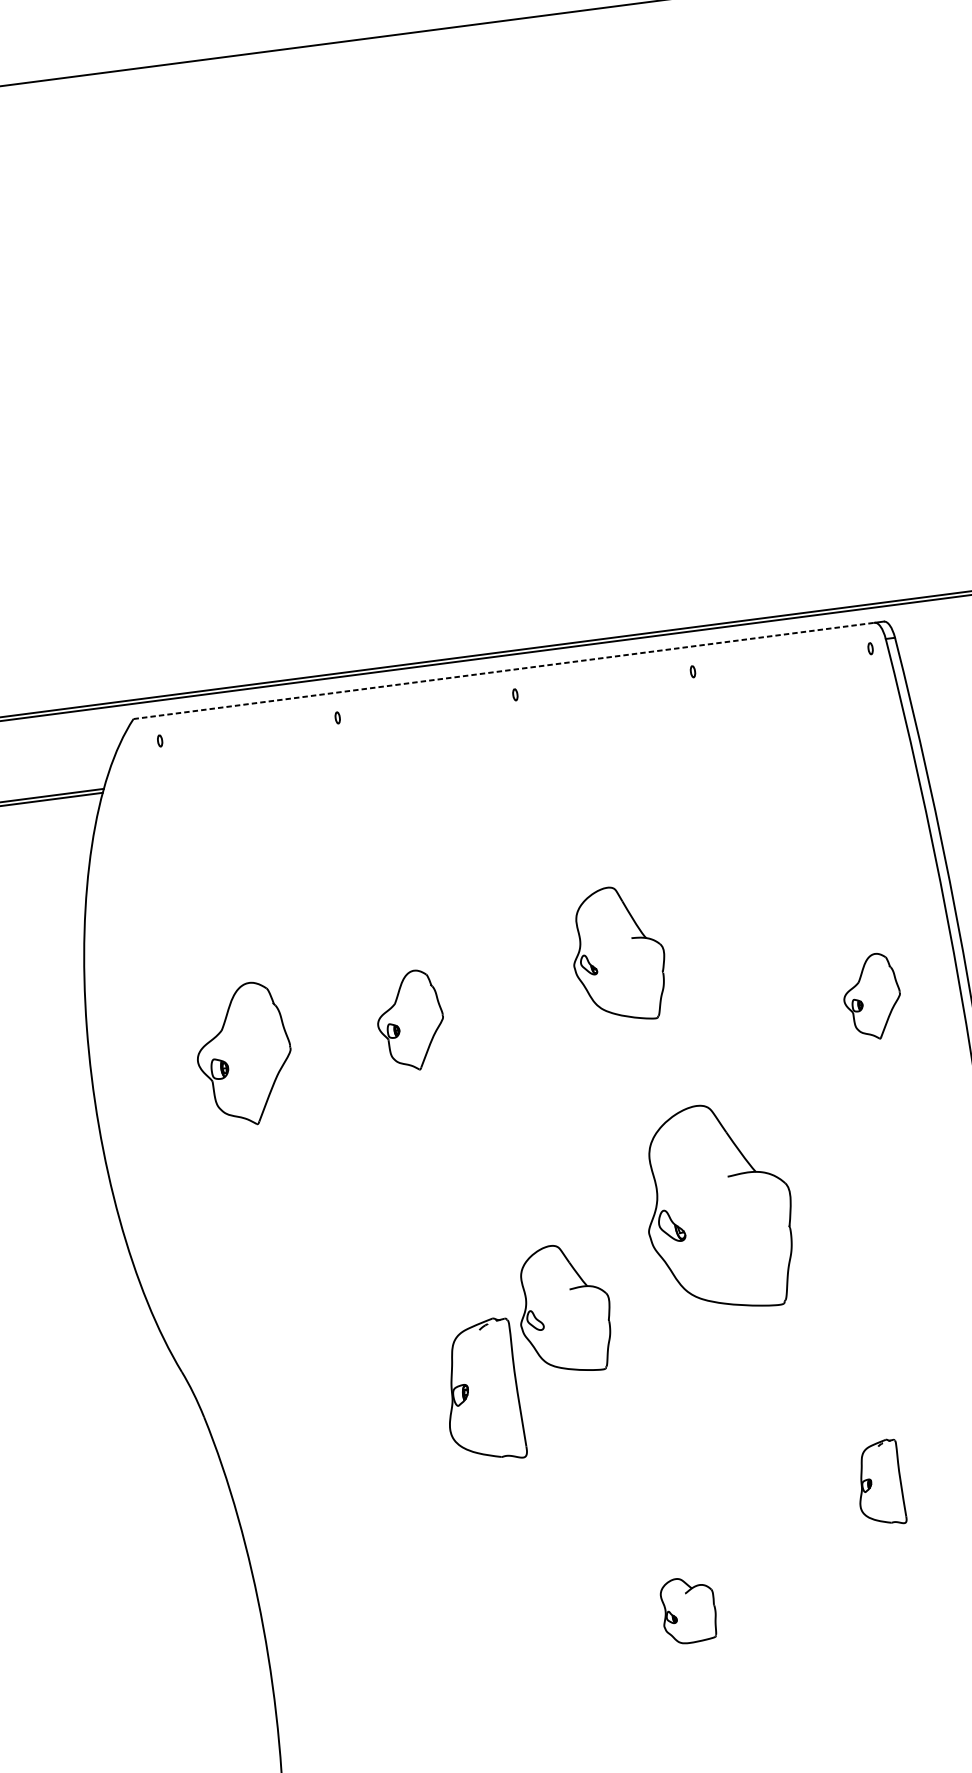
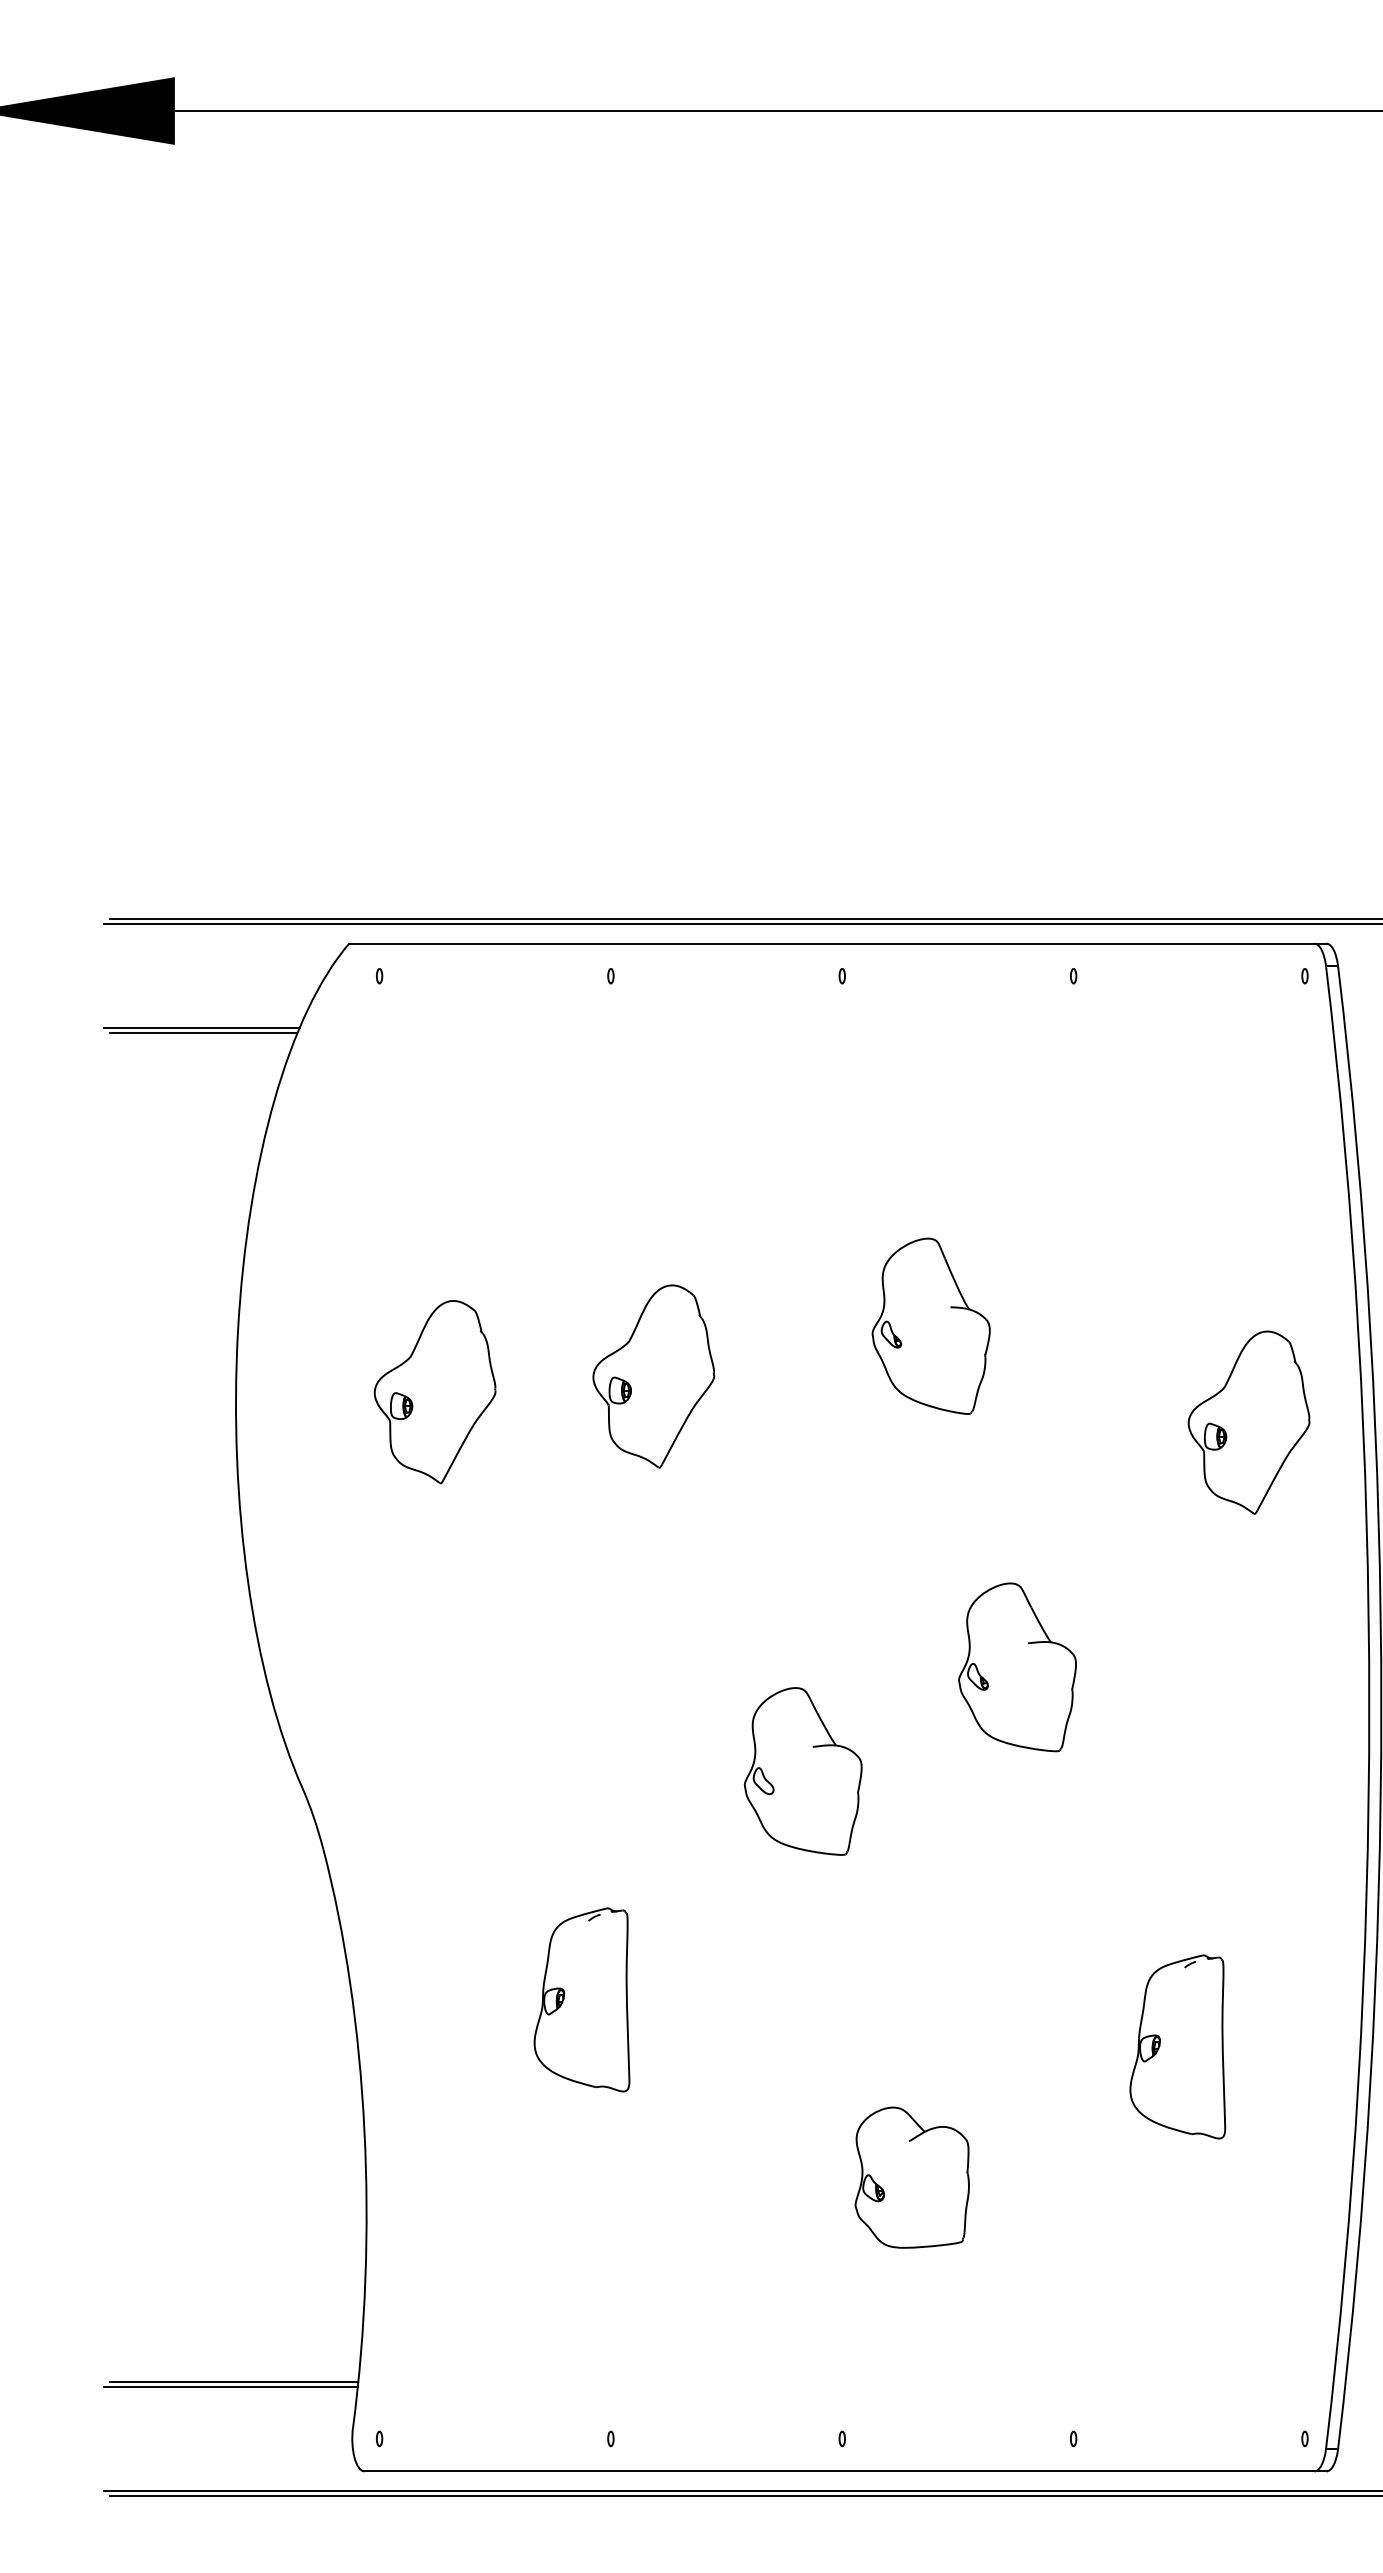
line: (503, 670) -> (831, 943), dashed -> solid
part: (871, 996) -> (1248, 1422), size x1.67
part: (410, 1020) -> (653, 1376), size x1.43
part: (718, 1208) -> (1017, 1667), size x0.62
part: (481, 1391) -> (581, 1999), moved
part: (879, 1483) -> (1177, 2046), size x1.67
part: (688, 1610) -> (911, 2177), size x1.67

